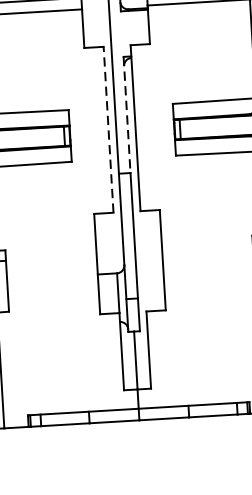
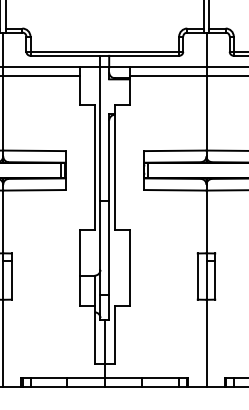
line: (127, 115) -> (109, 157), dashed -> solid
line: (108, 129) -> (94, 167), dashed -> solid

